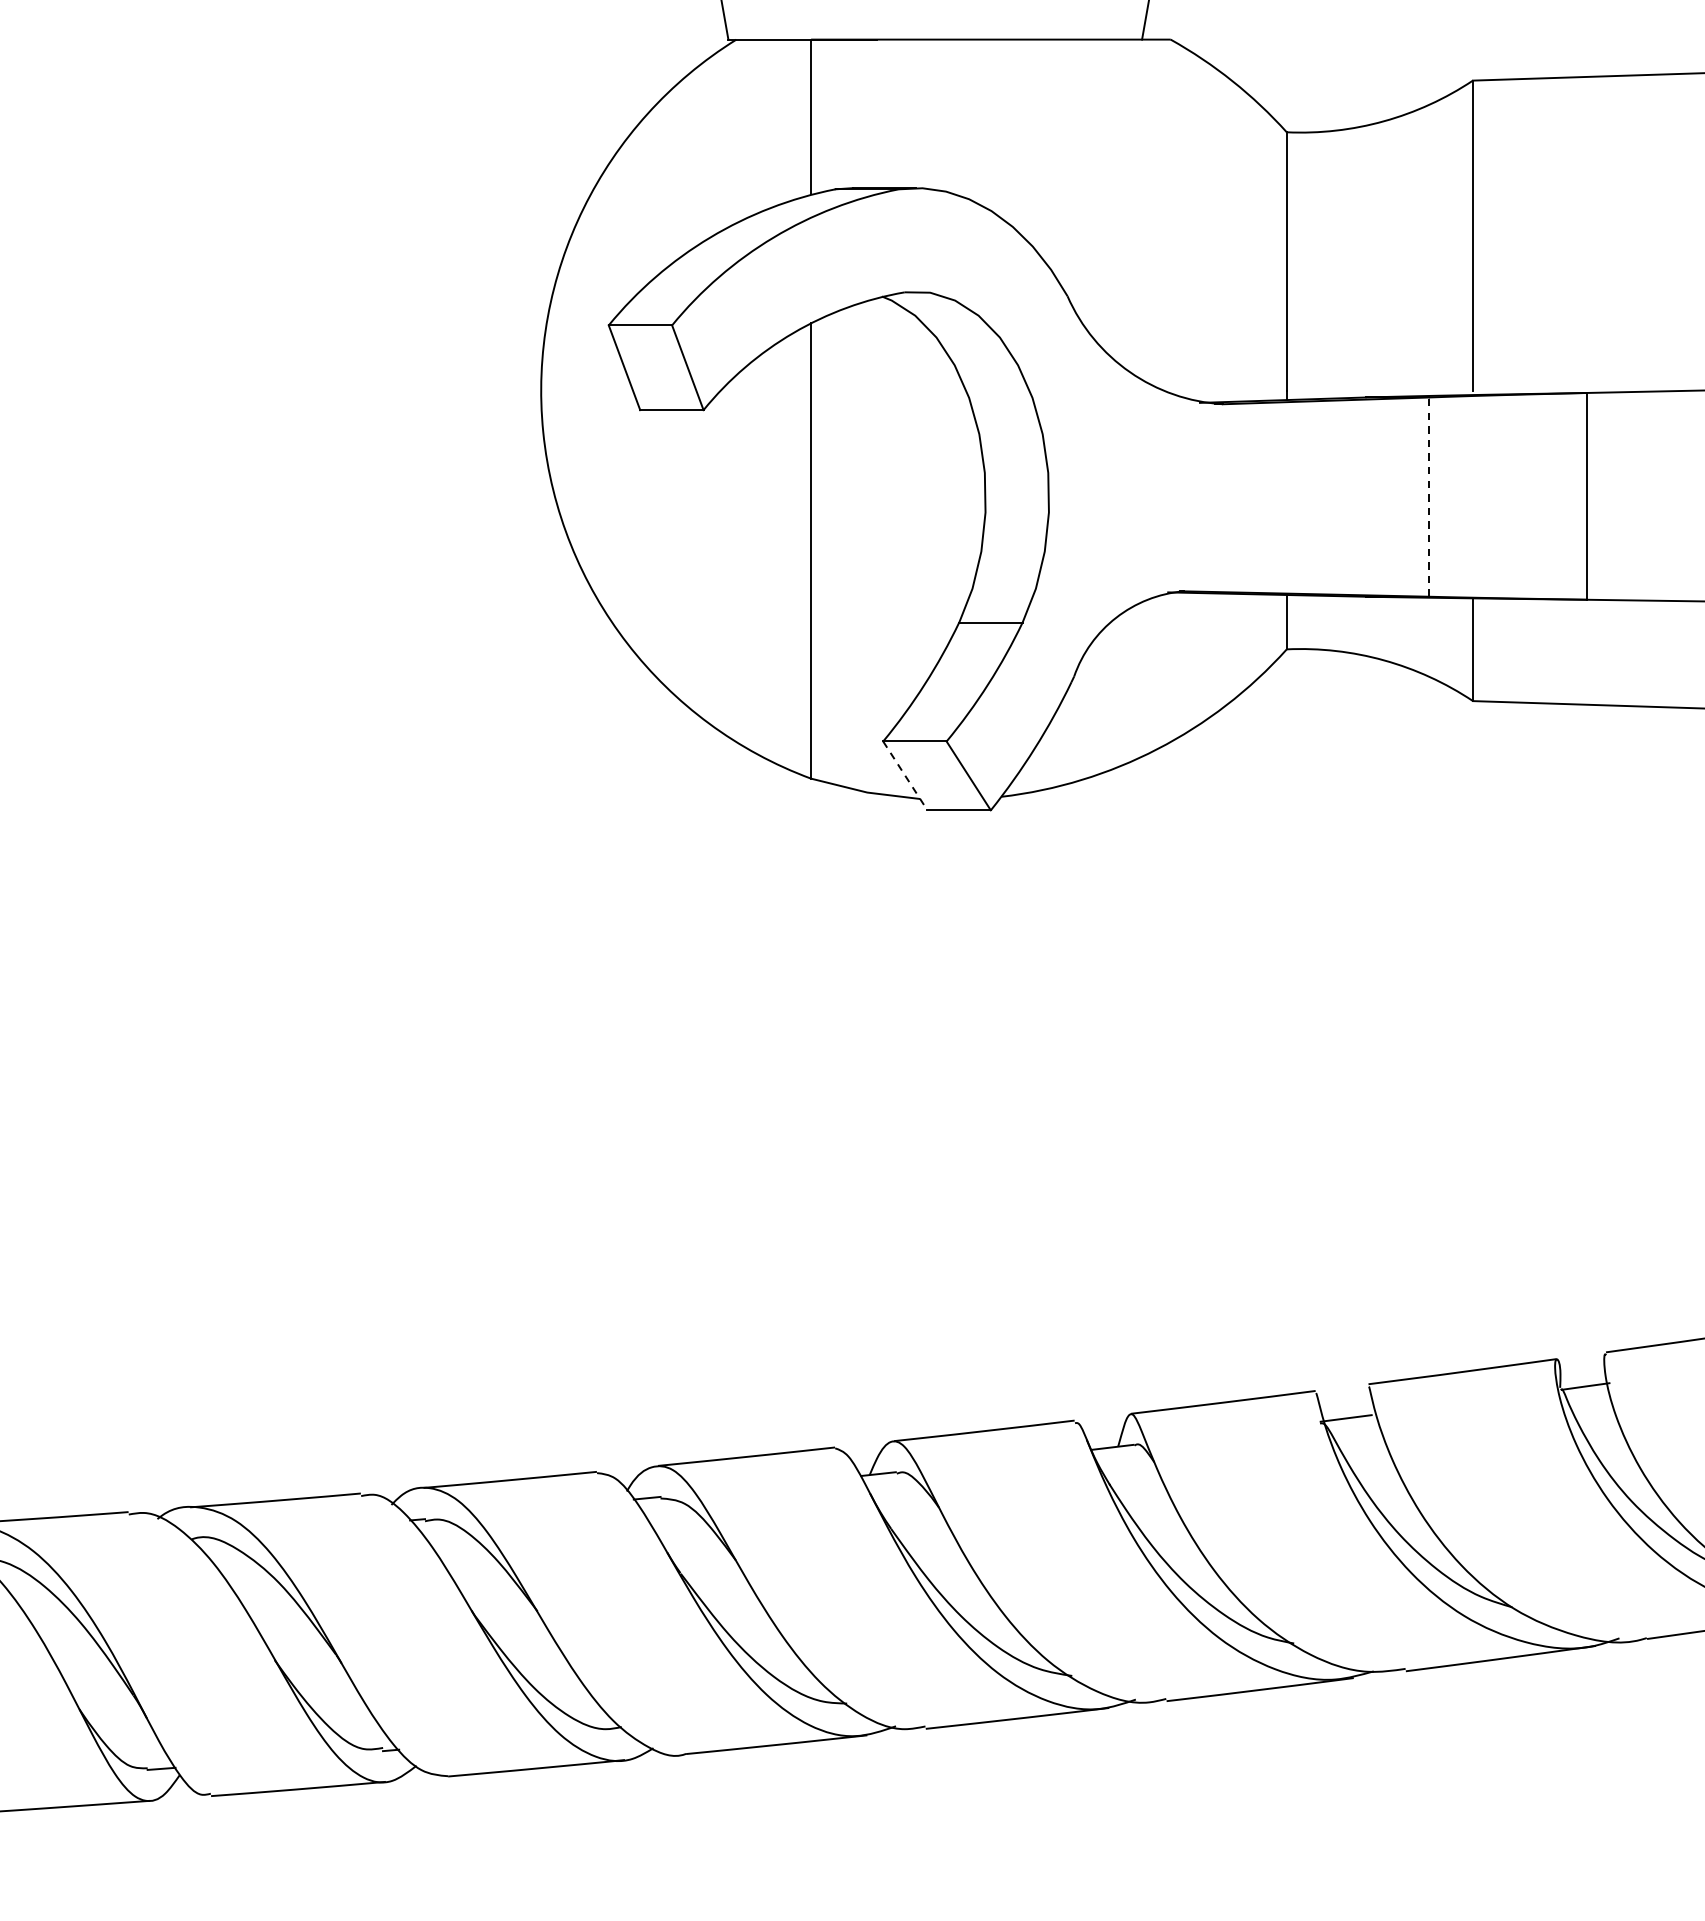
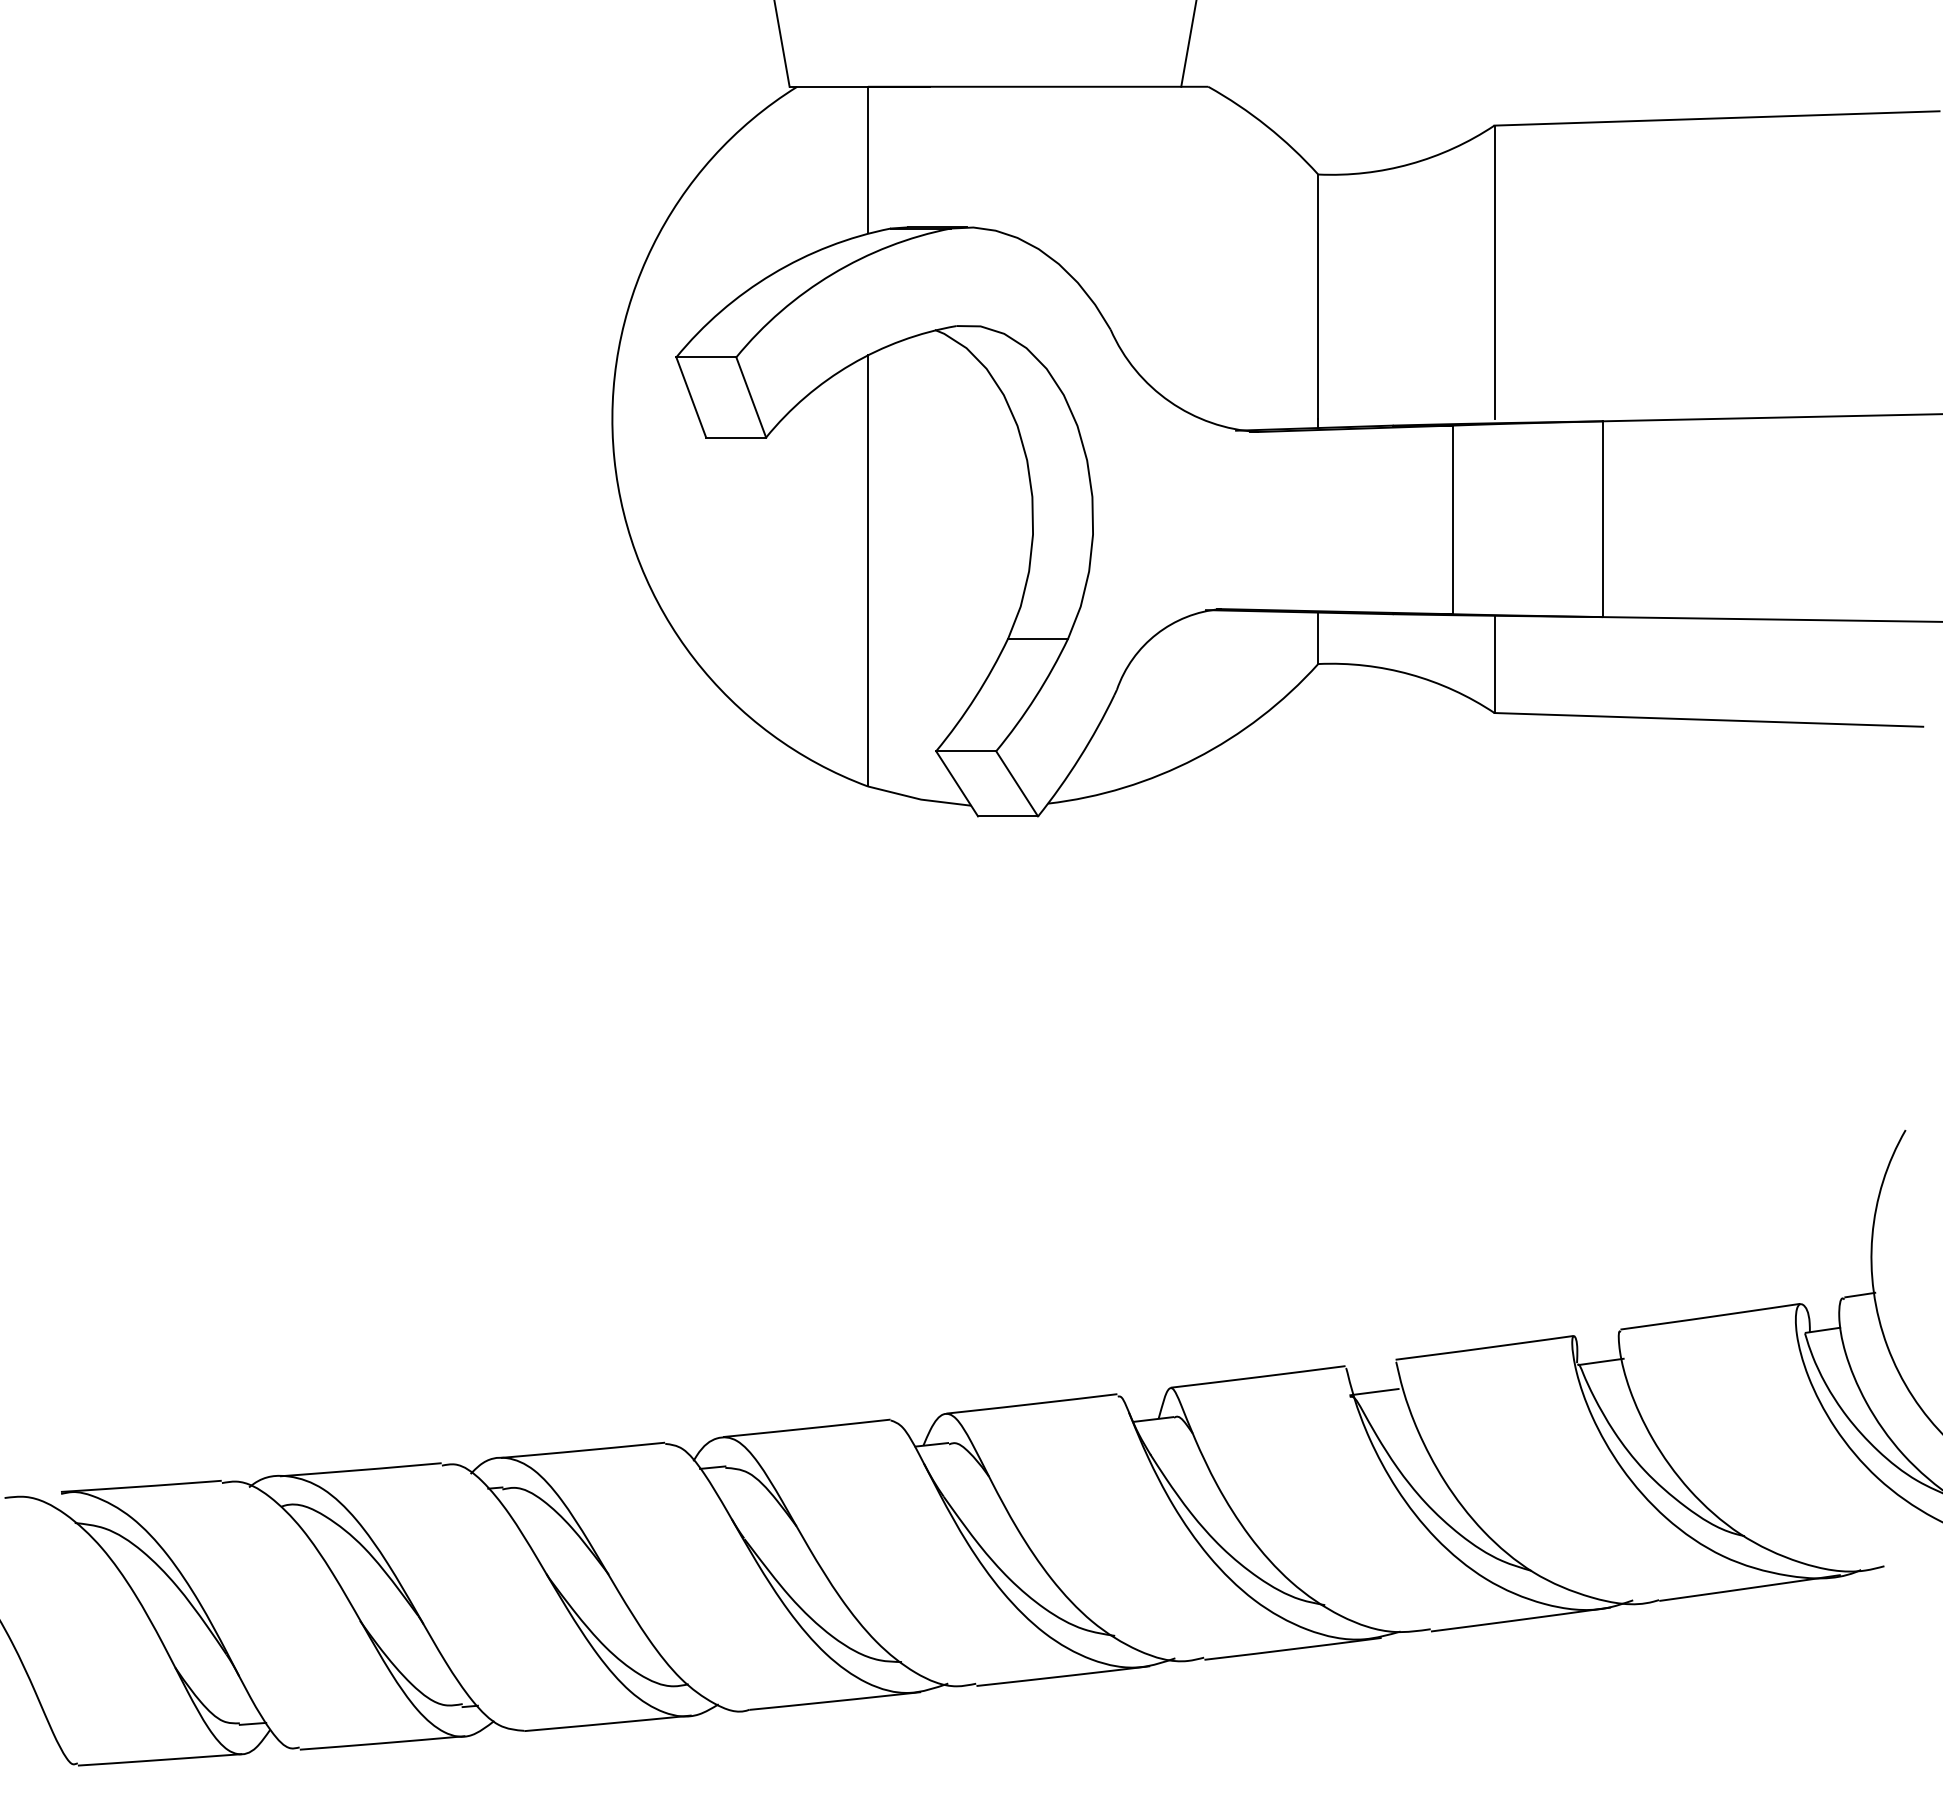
line: (1428, 496) -> (1452, 519), dashed -> solid
line: (905, 775) -> (957, 783), dashed -> solid

